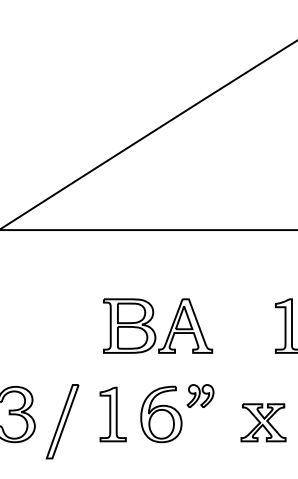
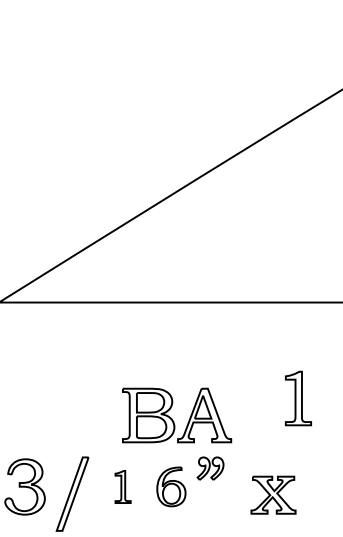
part: (158, 326) -> (177, 415), moved
part: (112, 414) -> (122, 486), size x0.6
part: (161, 414) -> (171, 486), size x0.7

